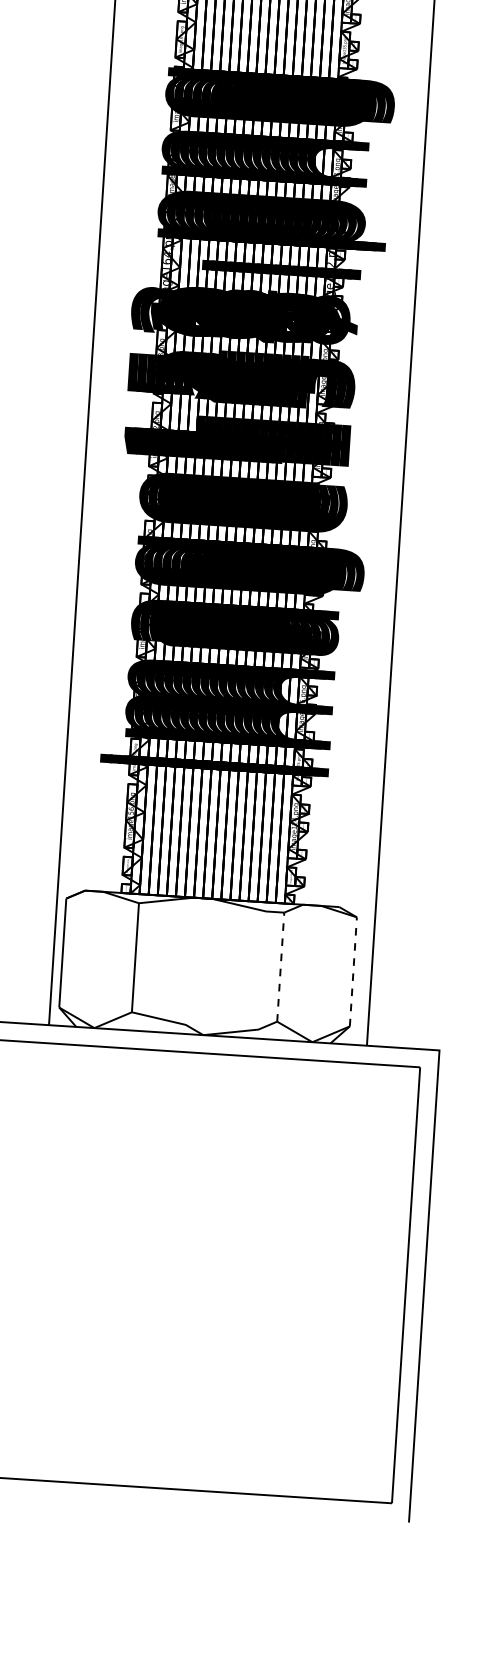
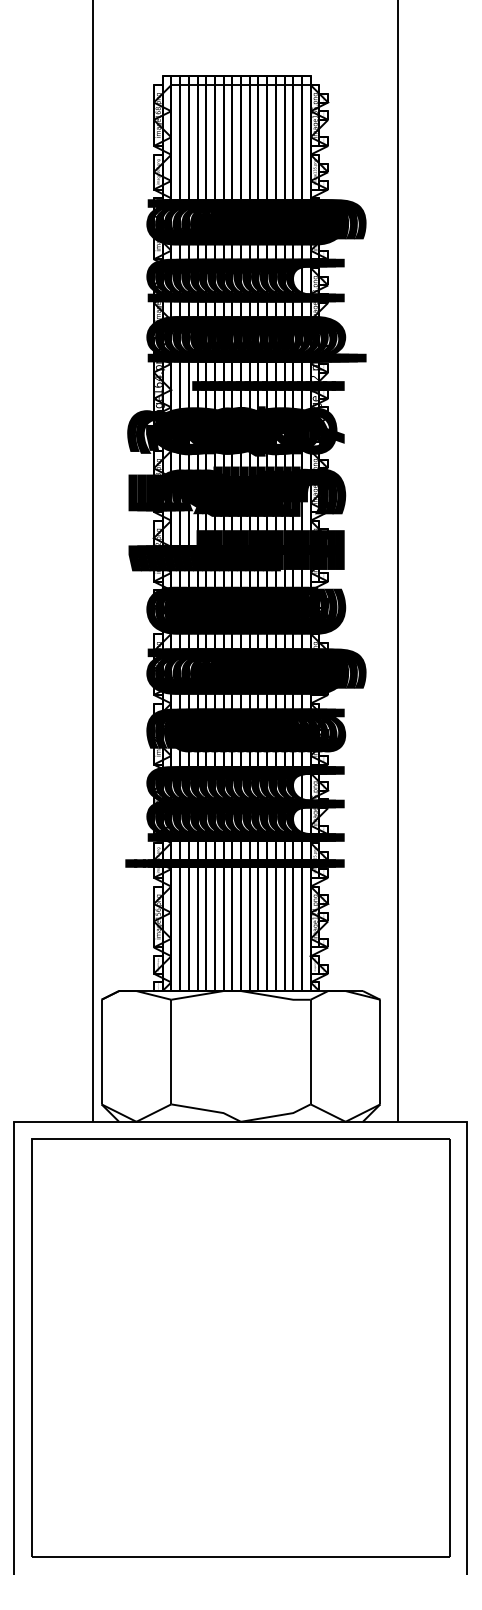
line: (280, 966) -> (310, 1051), dashed -> solid
line: (353, 971) -> (380, 1051), dashed -> solid

